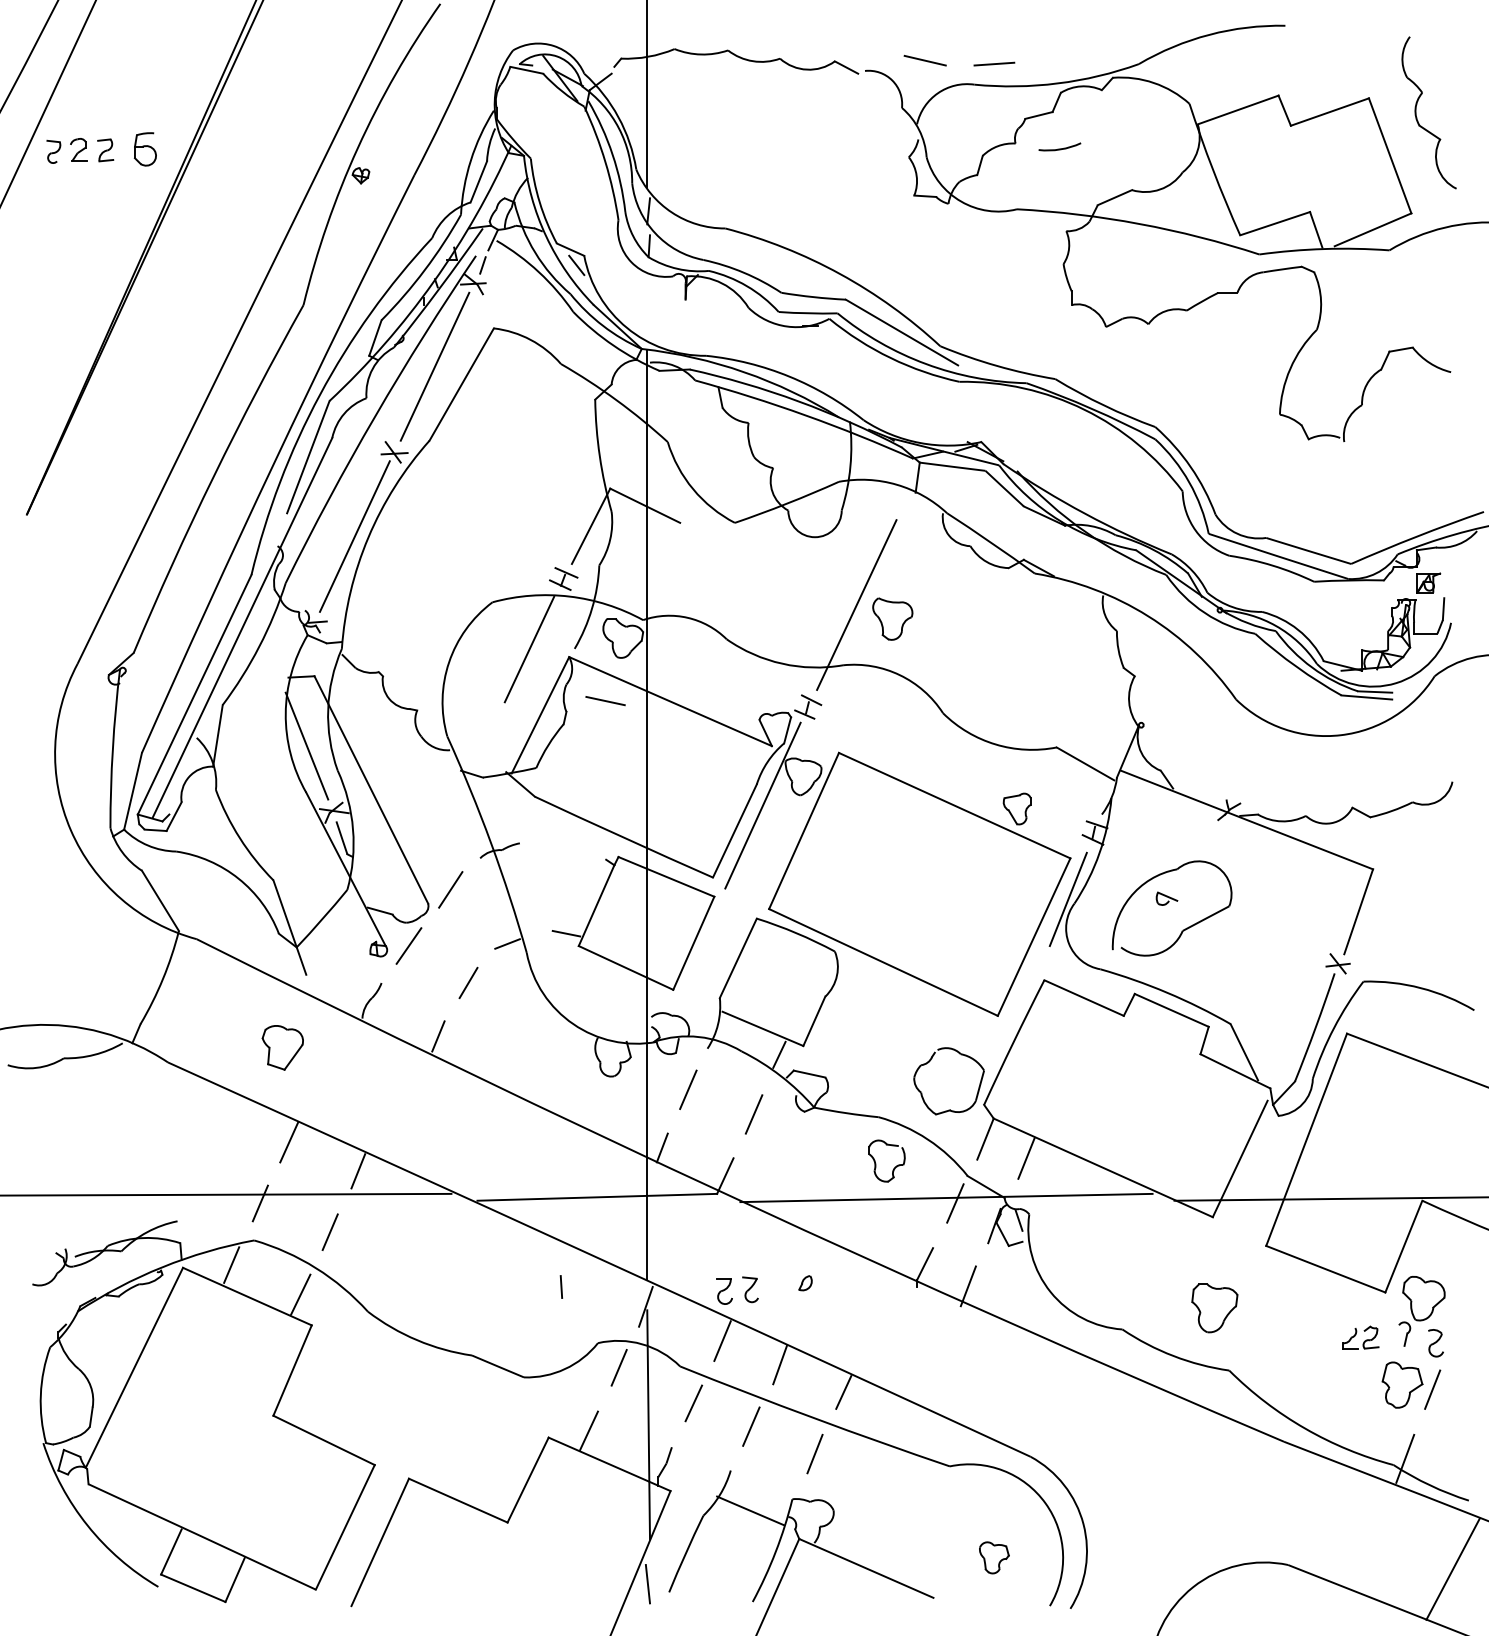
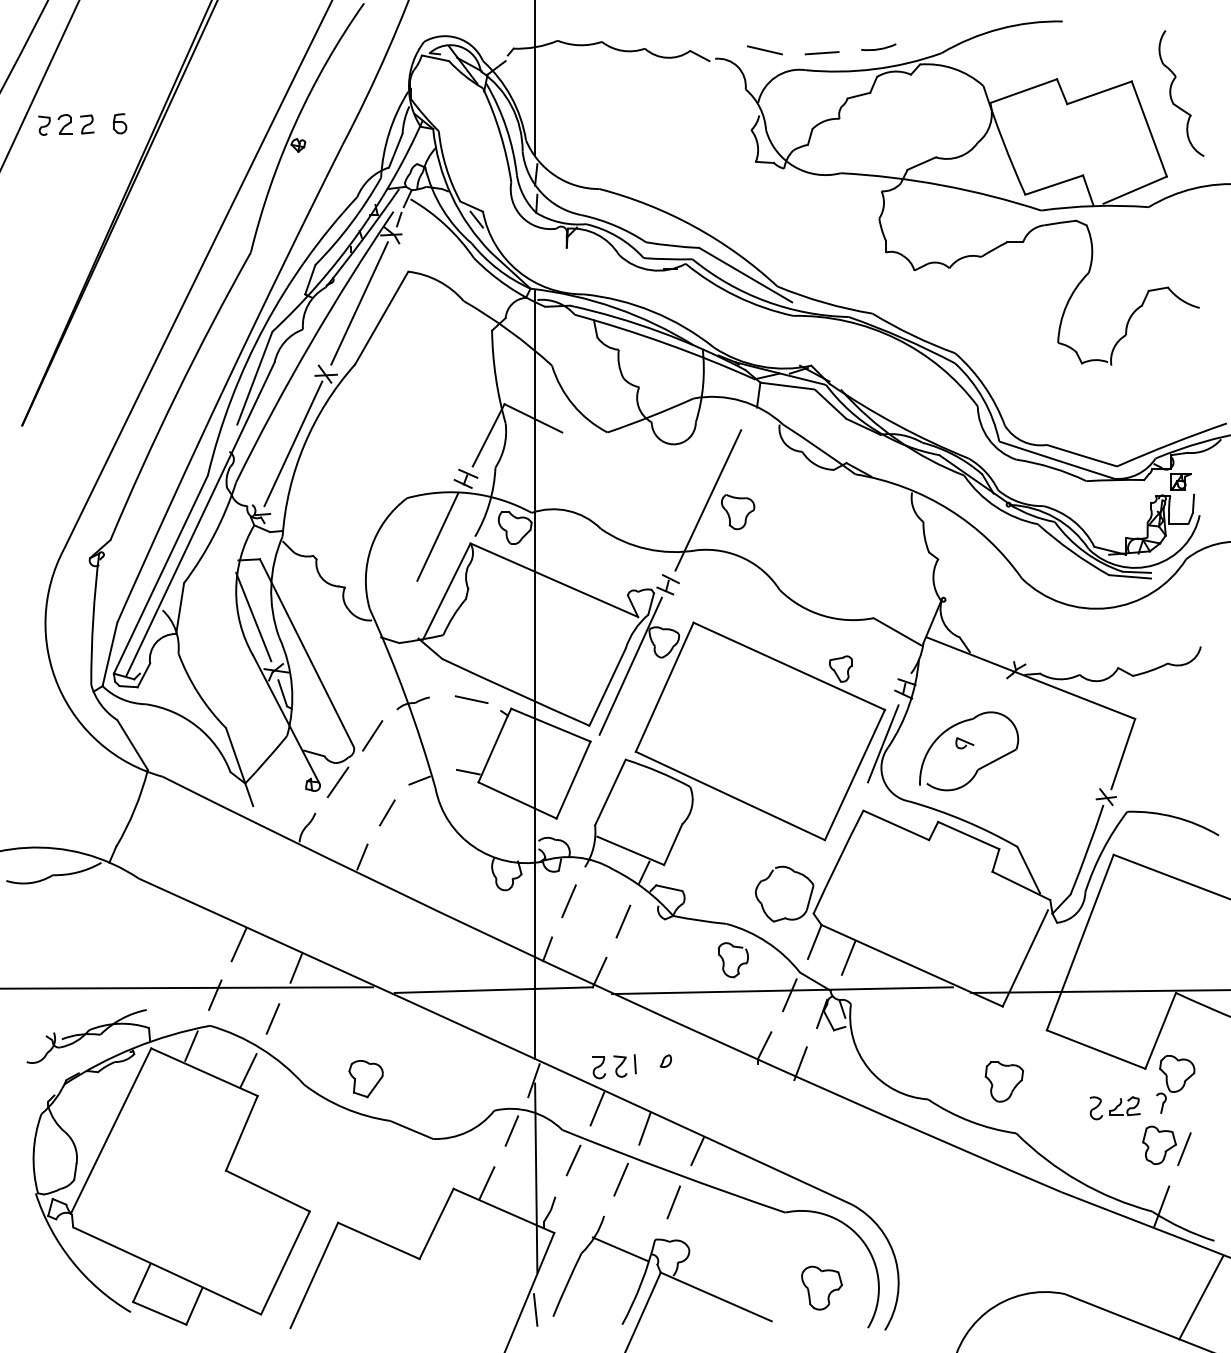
arc: (1059, 148) -> (878, 48), moved
part: (144, 149) -> (119, 123), size x0.71
line: (605, 701) -> (471, 700), moved
part: (282, 1047) -> (365, 1078), moved
line: (561, 1286) -> (635, 1063), moved
part: (1435, 1343) -> (1095, 1108), moved
part: (994, 1557) -> (822, 1287), size x1.67

